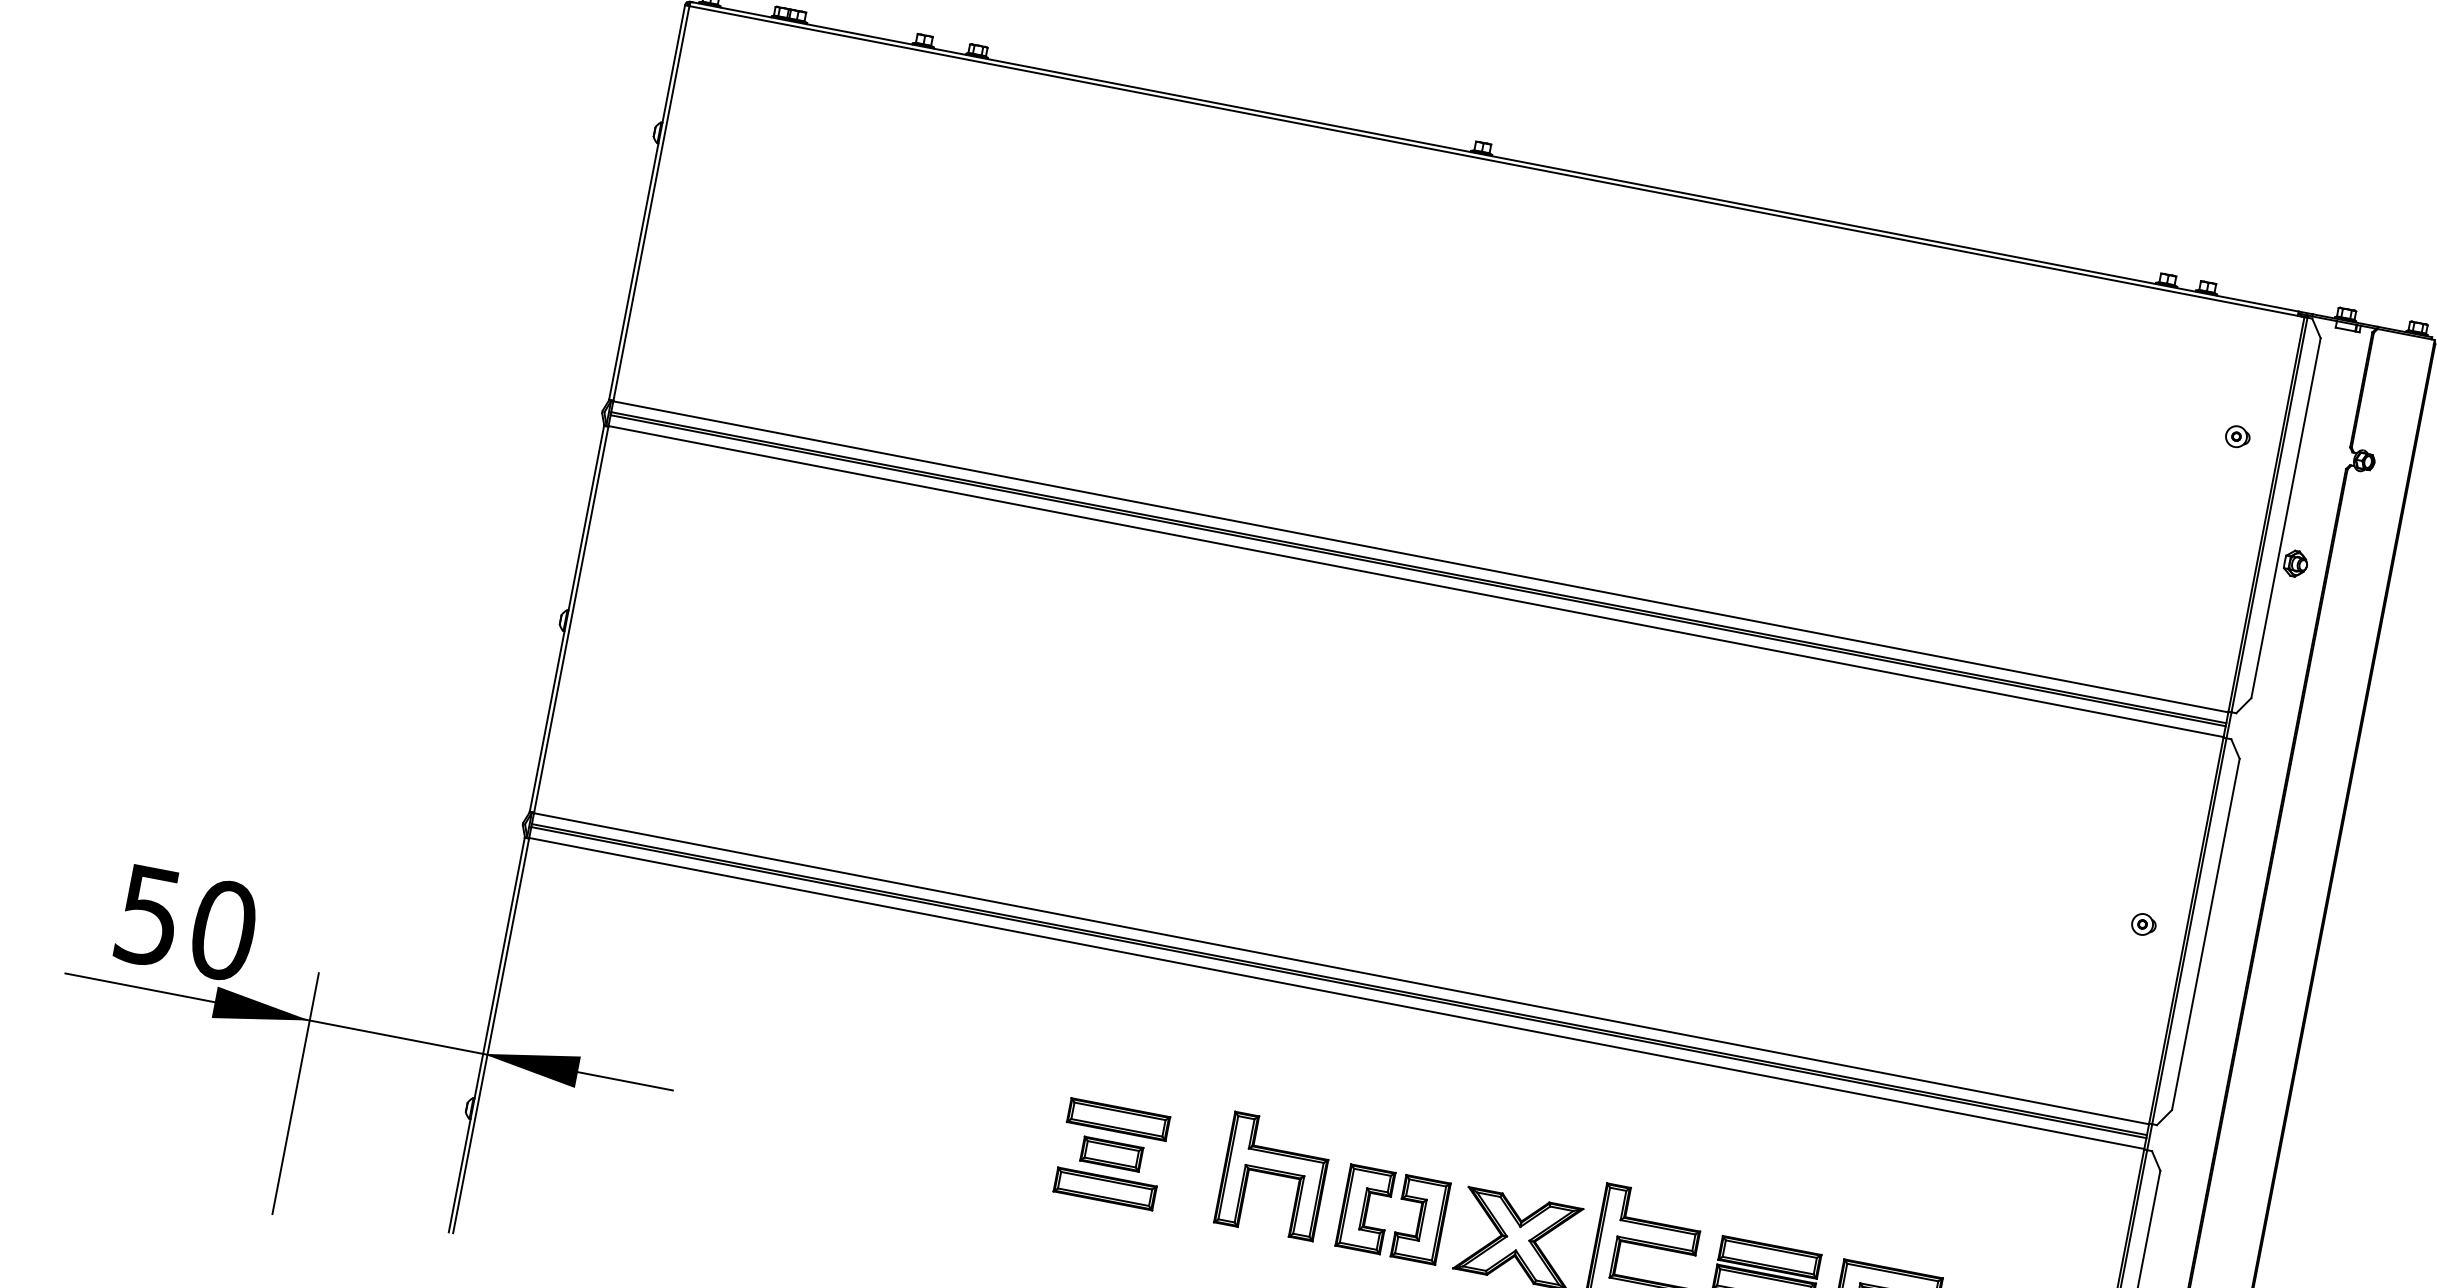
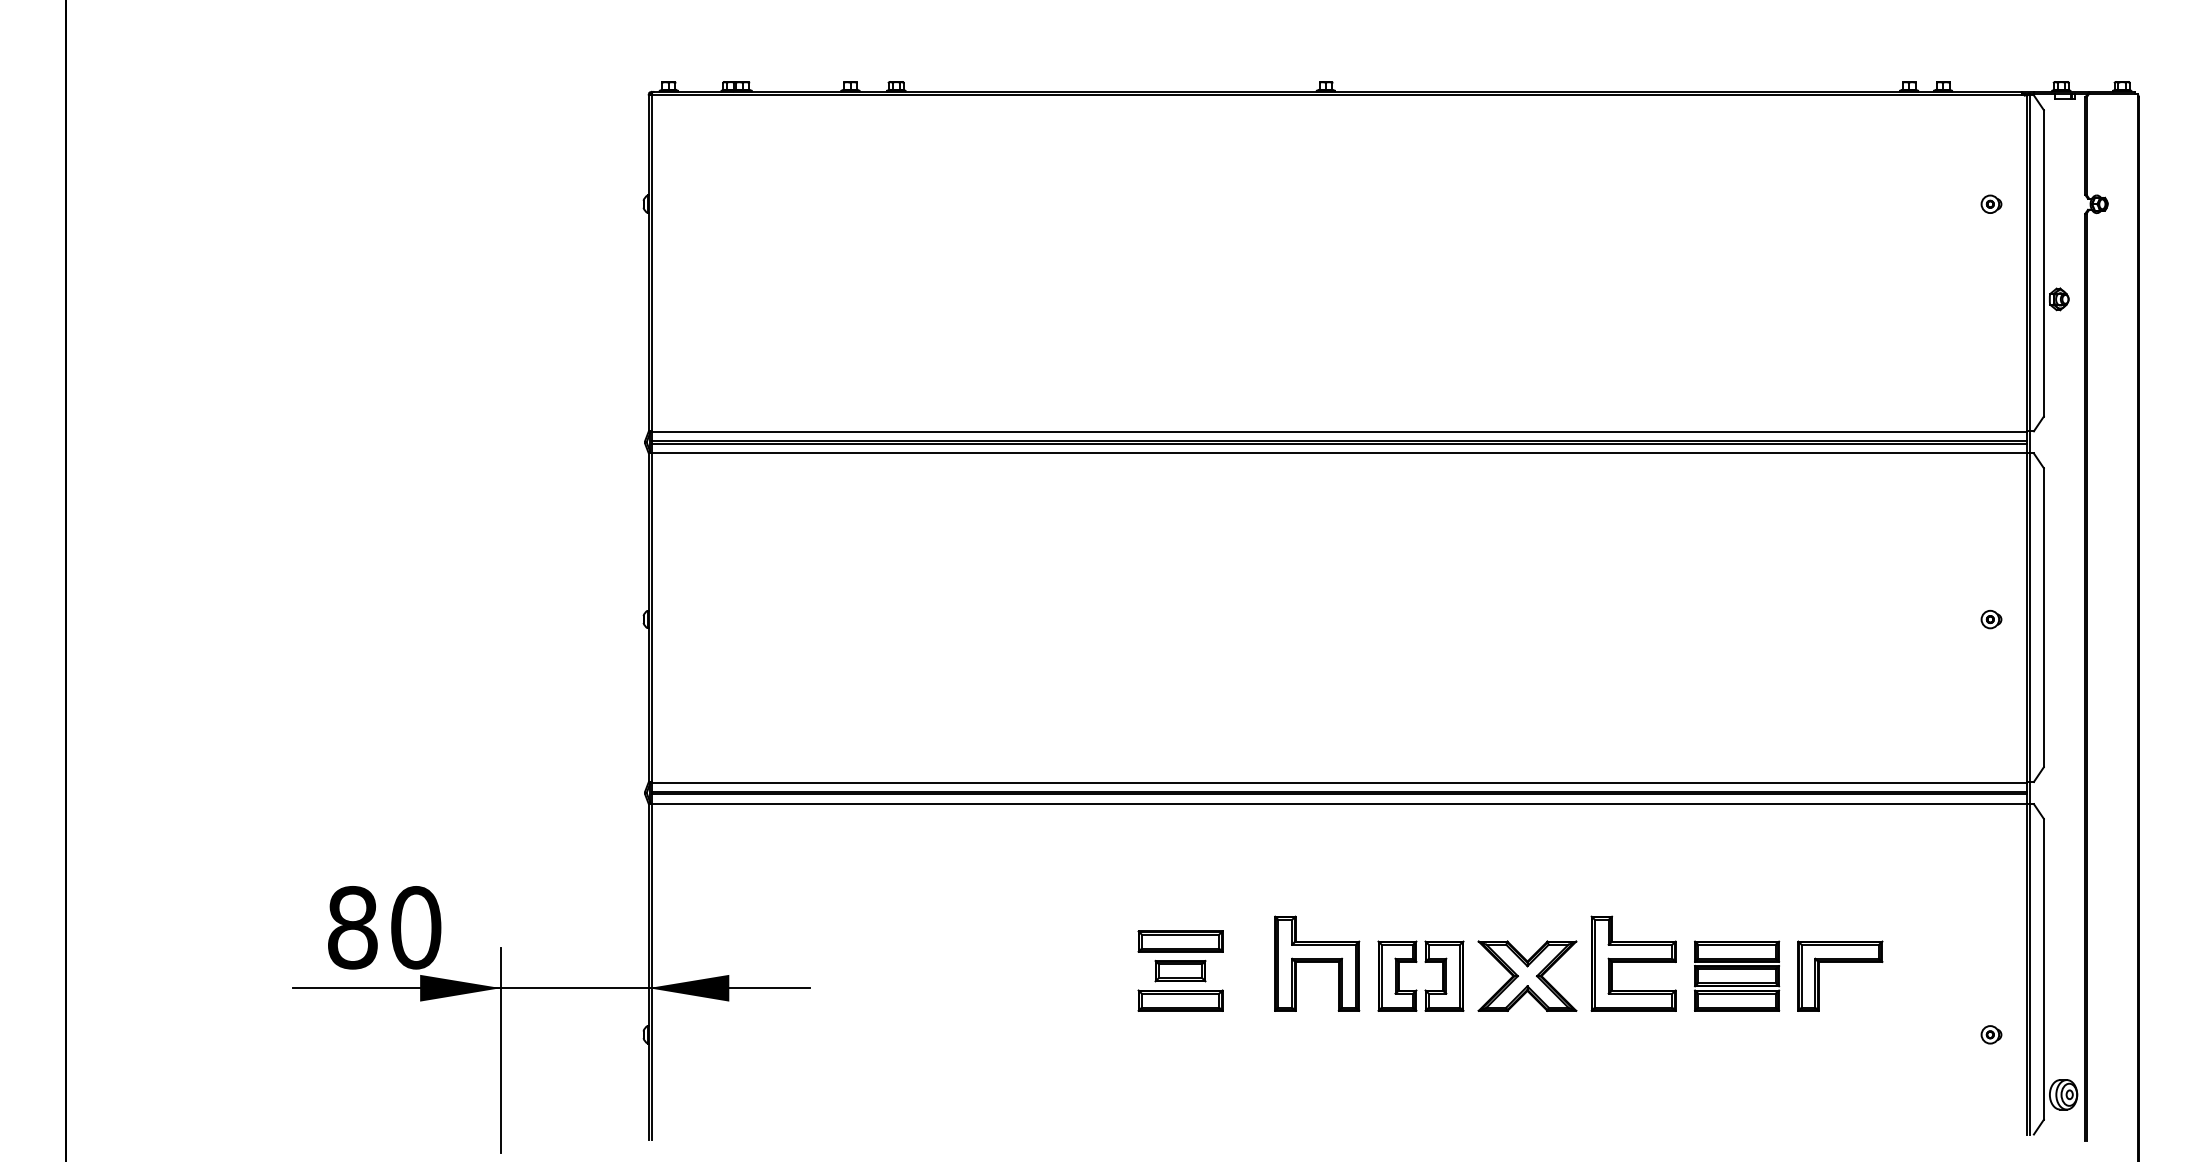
text: (149, 915) -> (352, 927), 50 -> 80

